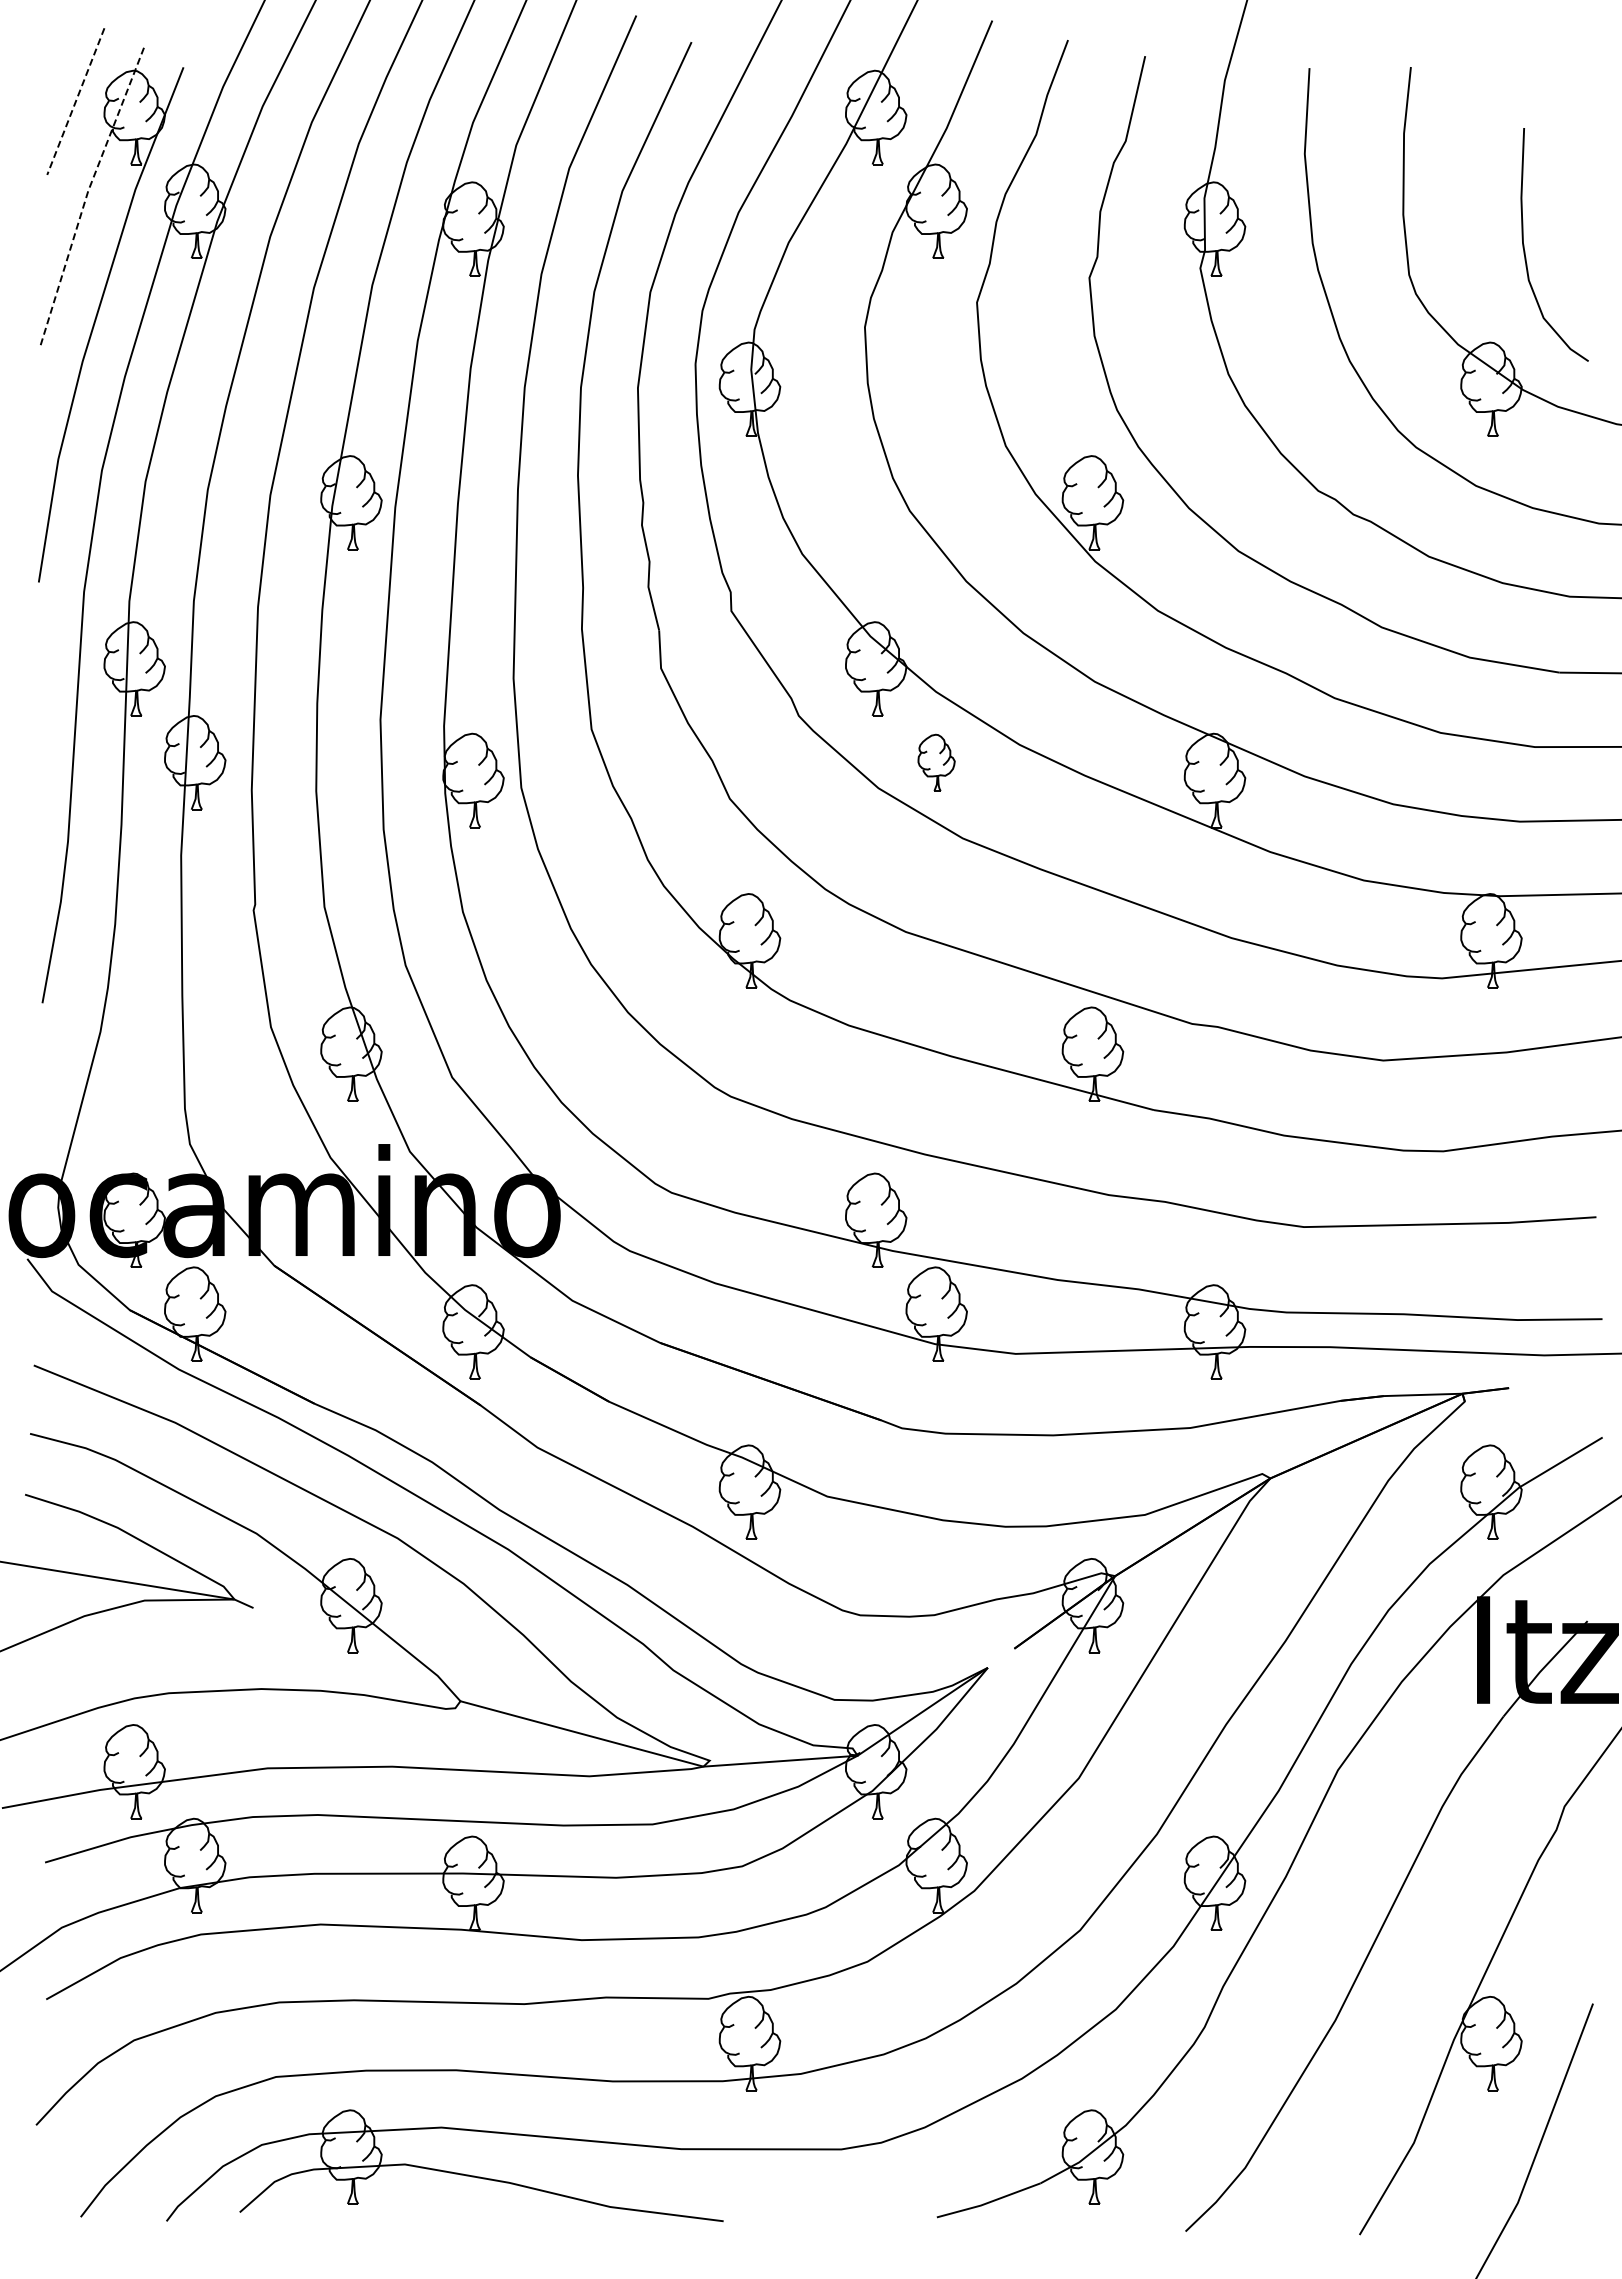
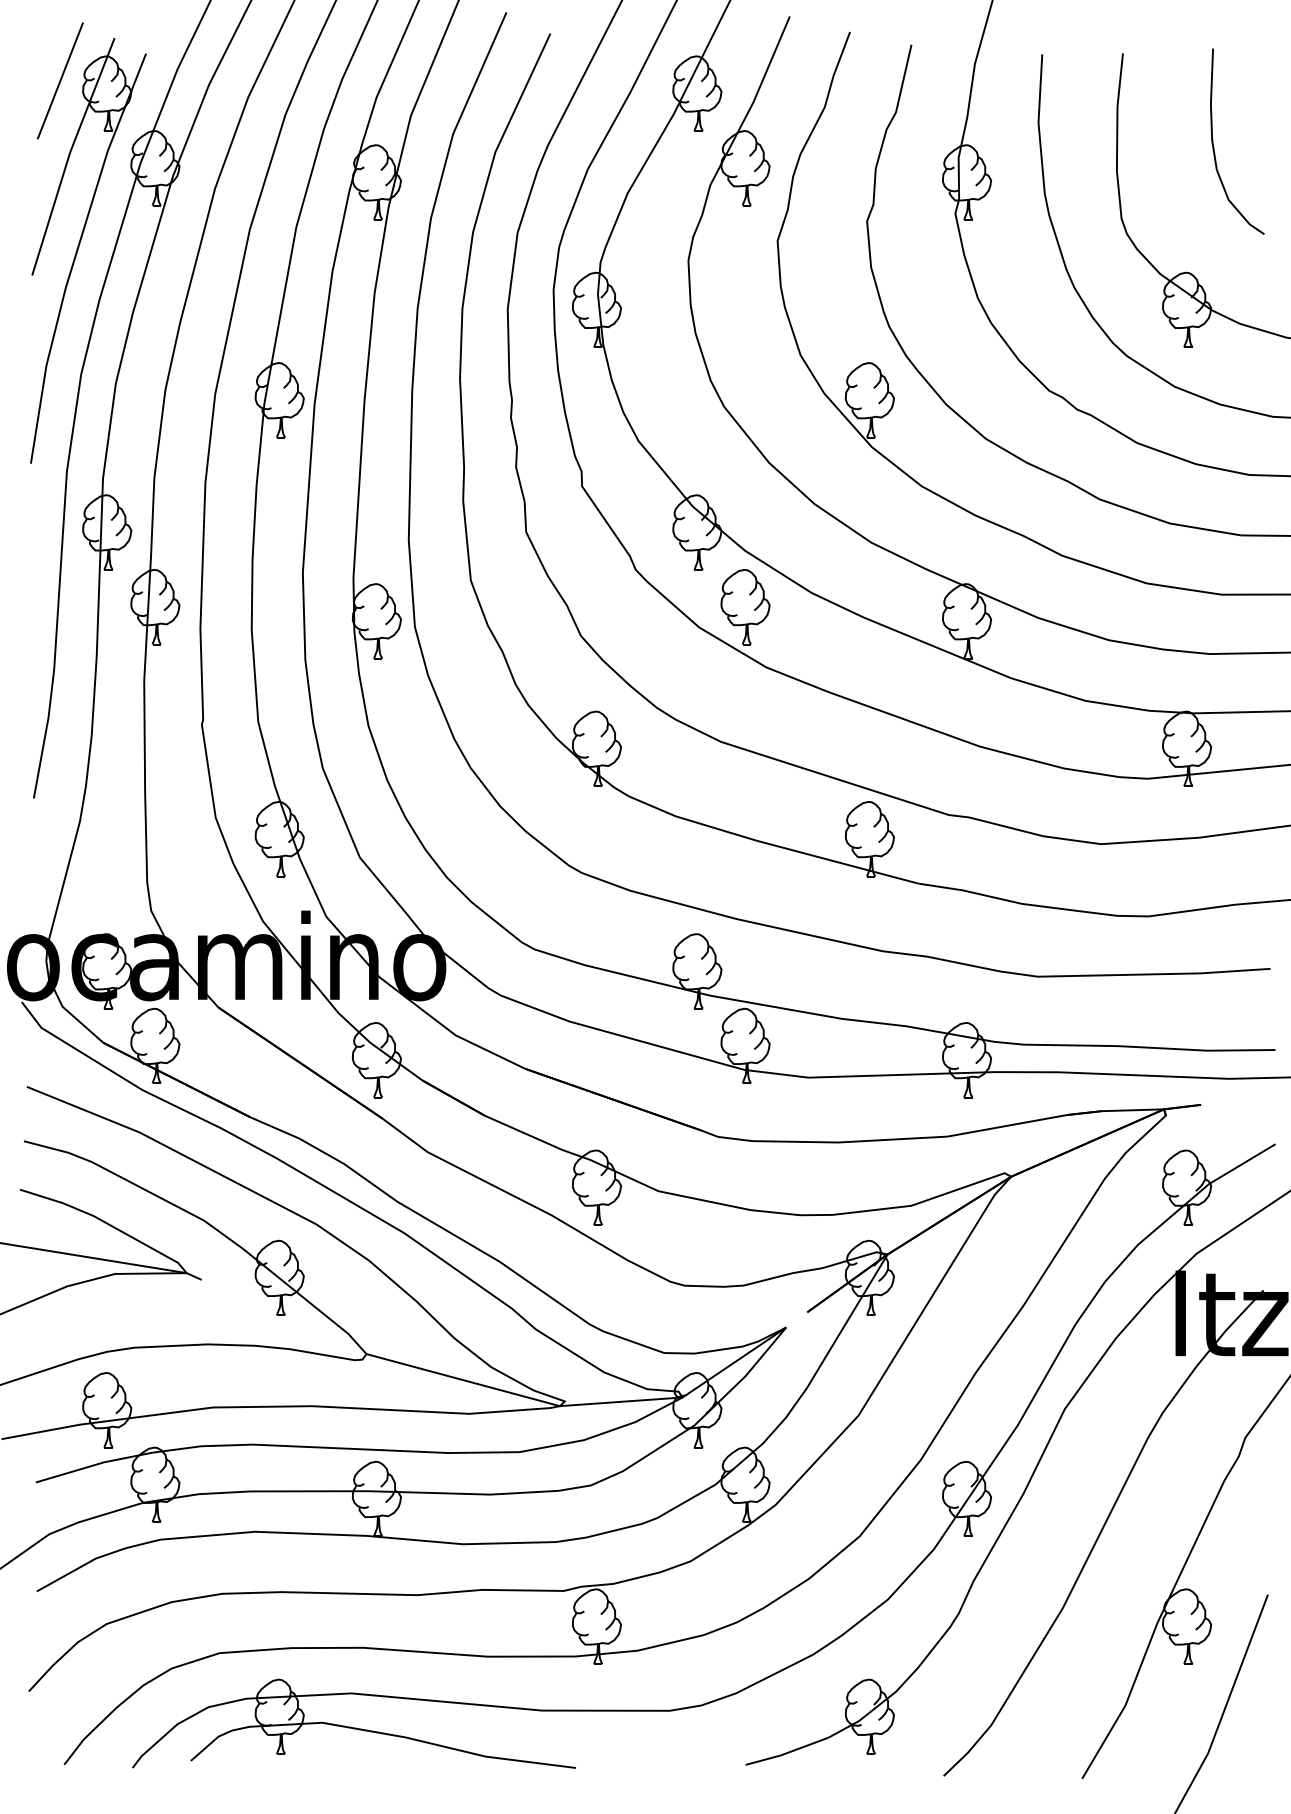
line: (75, 101) -> (60, 80), dashed -> solid
line: (87, 194) -> (69, 154), dashed -> solid
curve: (1525, 251) -> (1214, 146), moved
part: (936, 762) -> (745, 606), size x1.67

